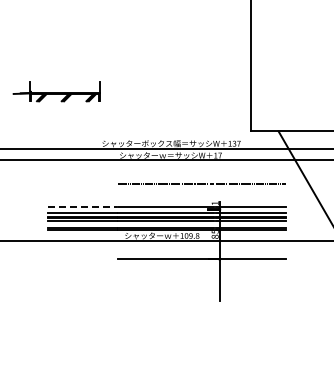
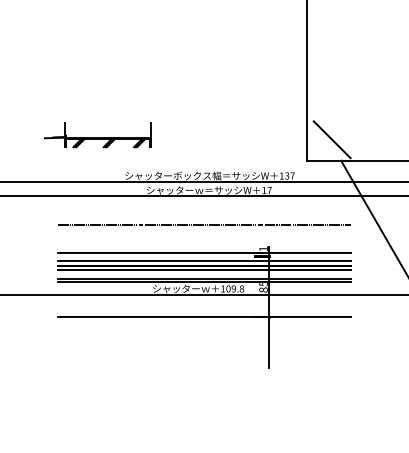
part: (56, 91) -> (97, 135), moved
line: (271, 114) -> (332, 140), added
line: (81, 183) -> (99, 224), added
line: (82, 206) -> (100, 252), dashed -> solid
line: (81, 259) -> (99, 317), added

